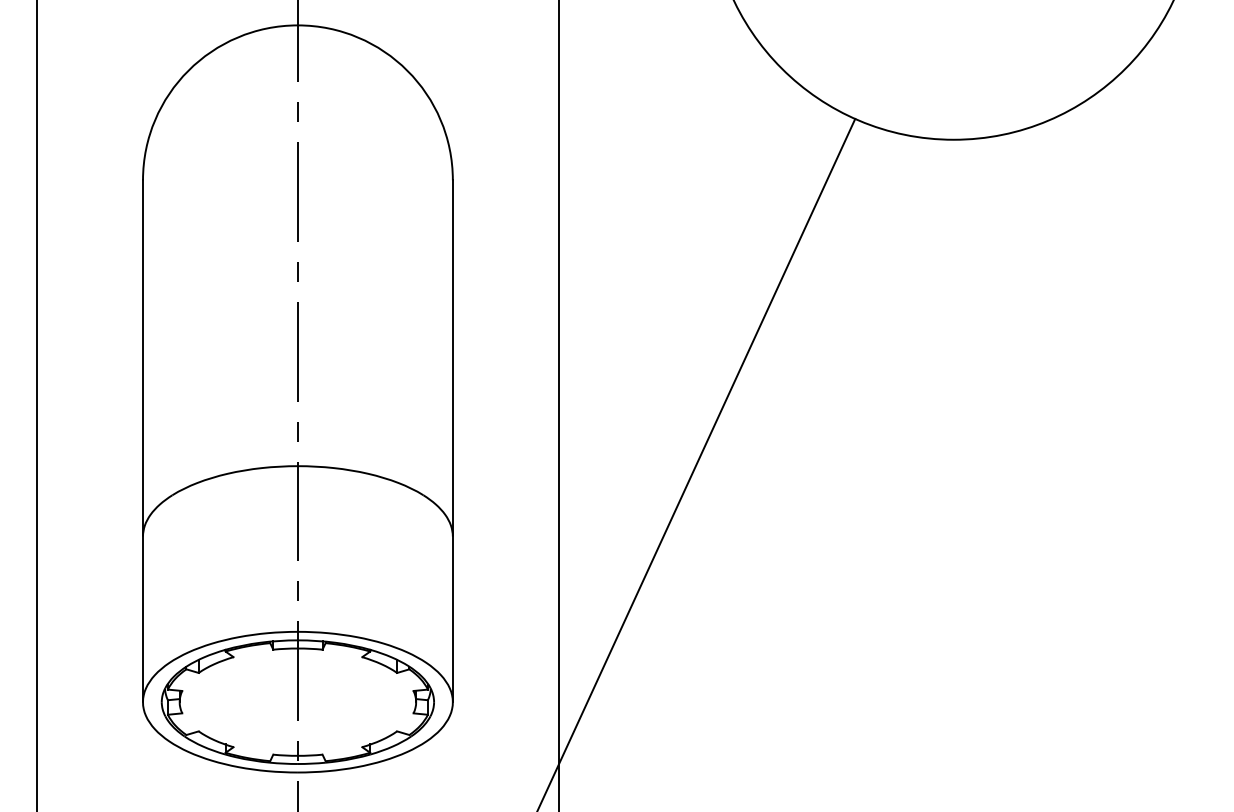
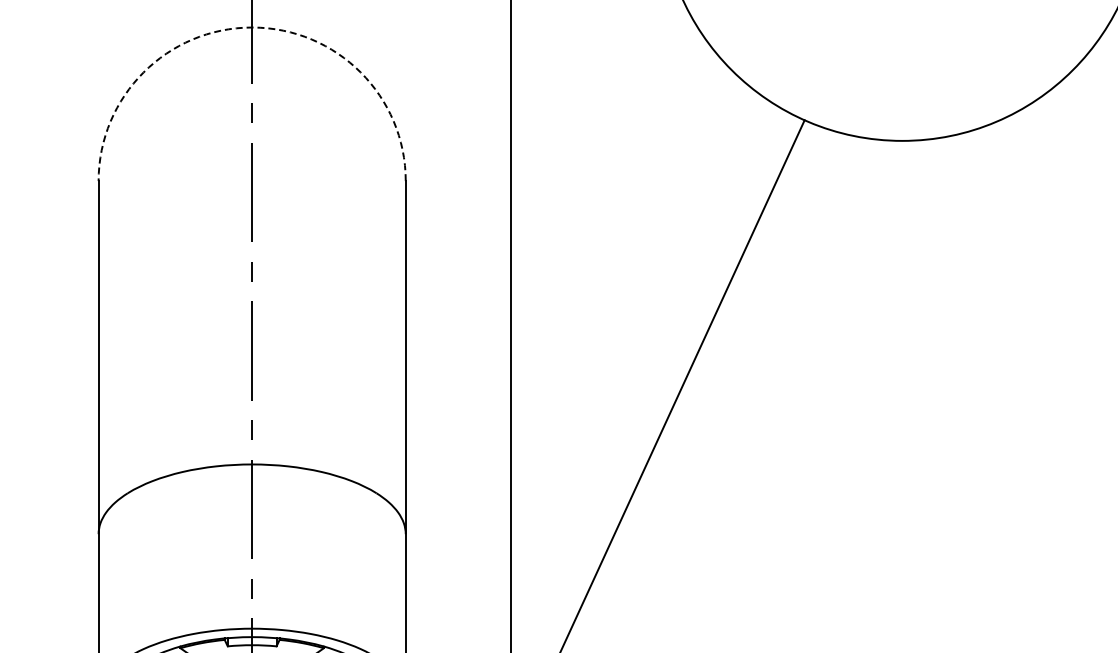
arc: (297, 25) -> (251, 27), solid -> dashed

